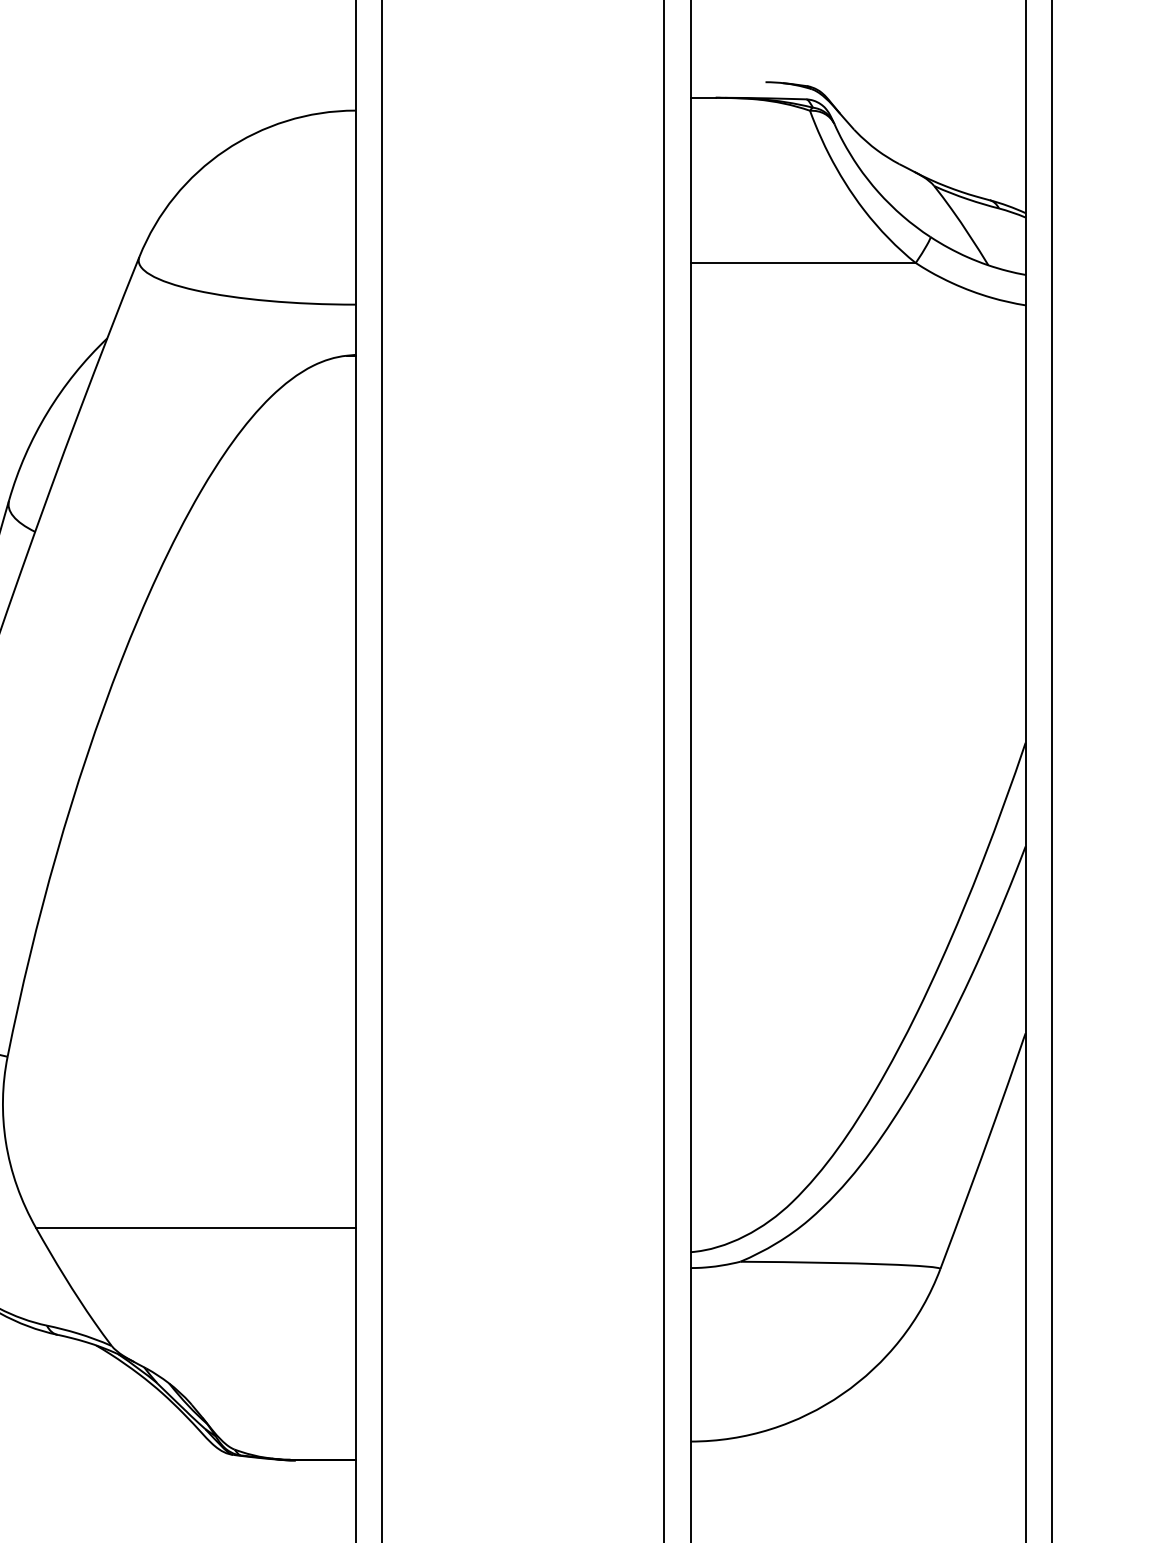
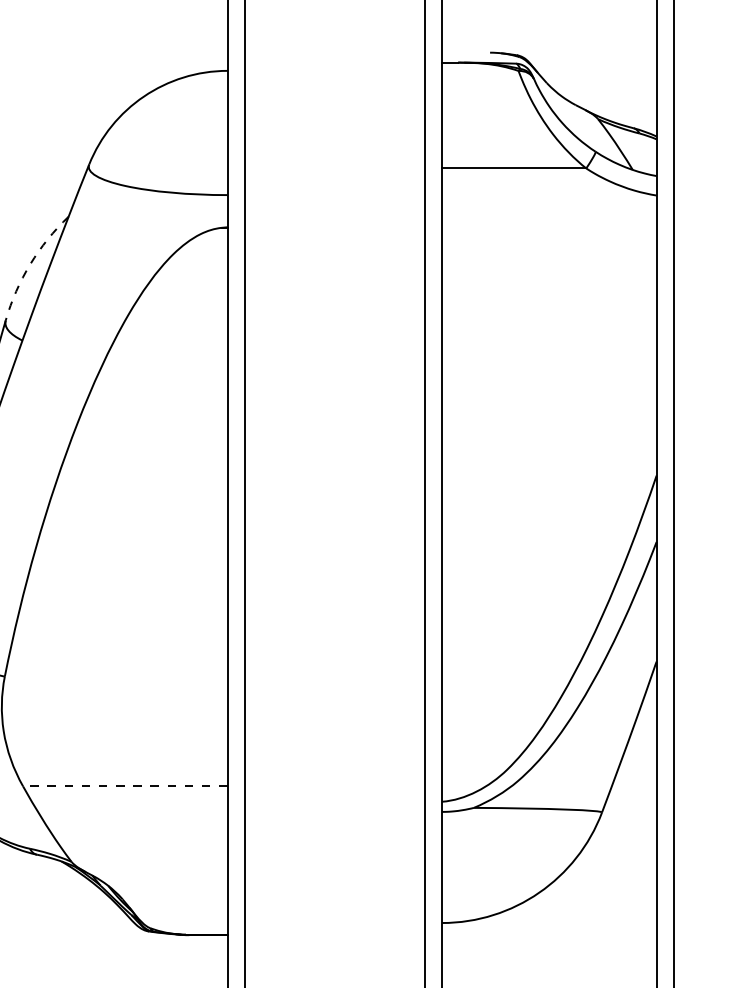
arc: (47, 413) -> (30, 264), solid -> dashed
line: (194, 1228) -> (124, 786), solid -> dashed

